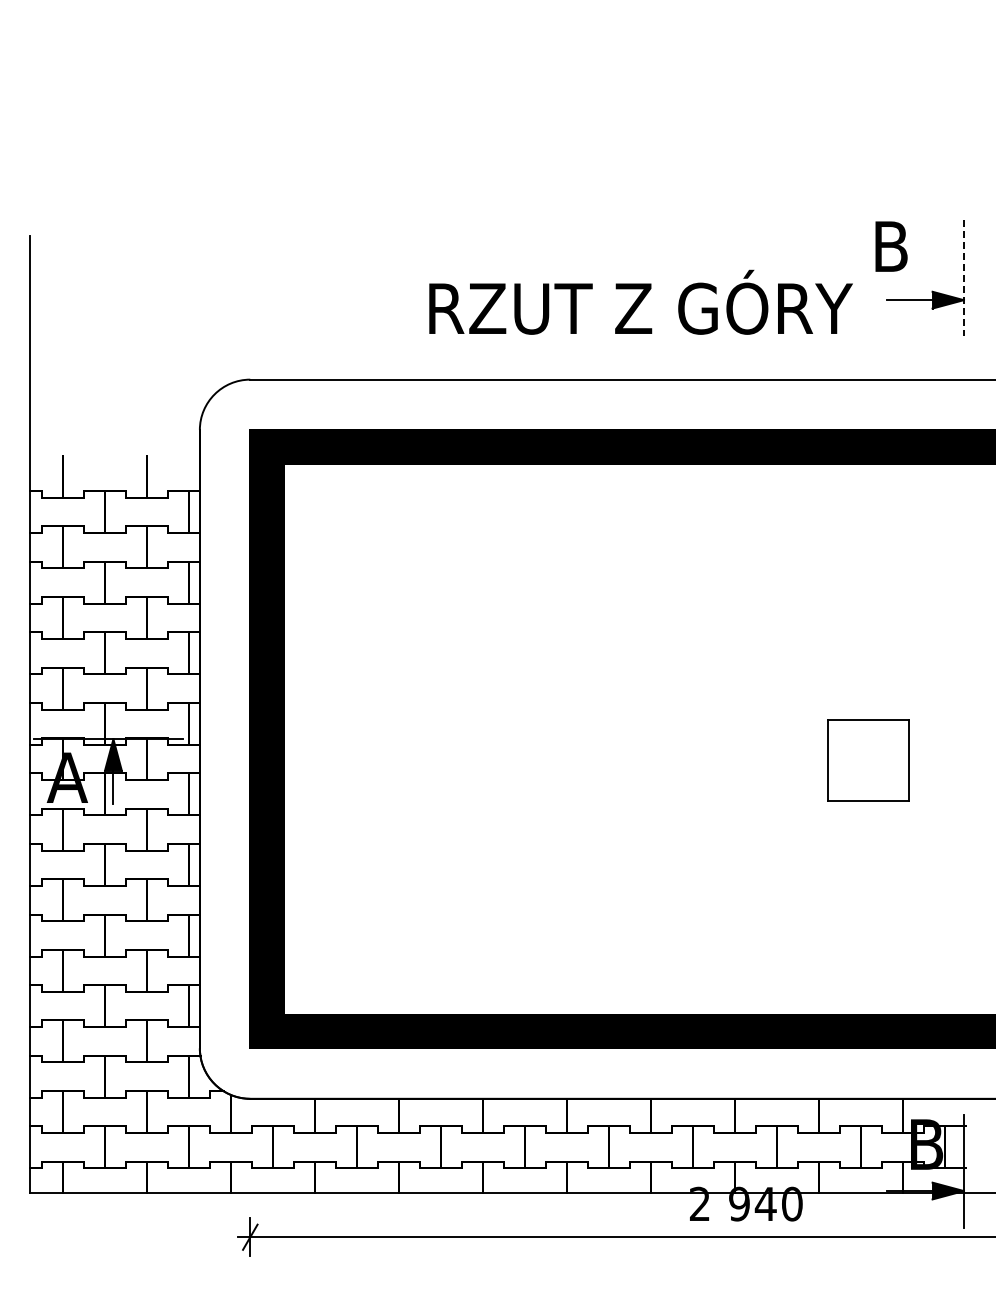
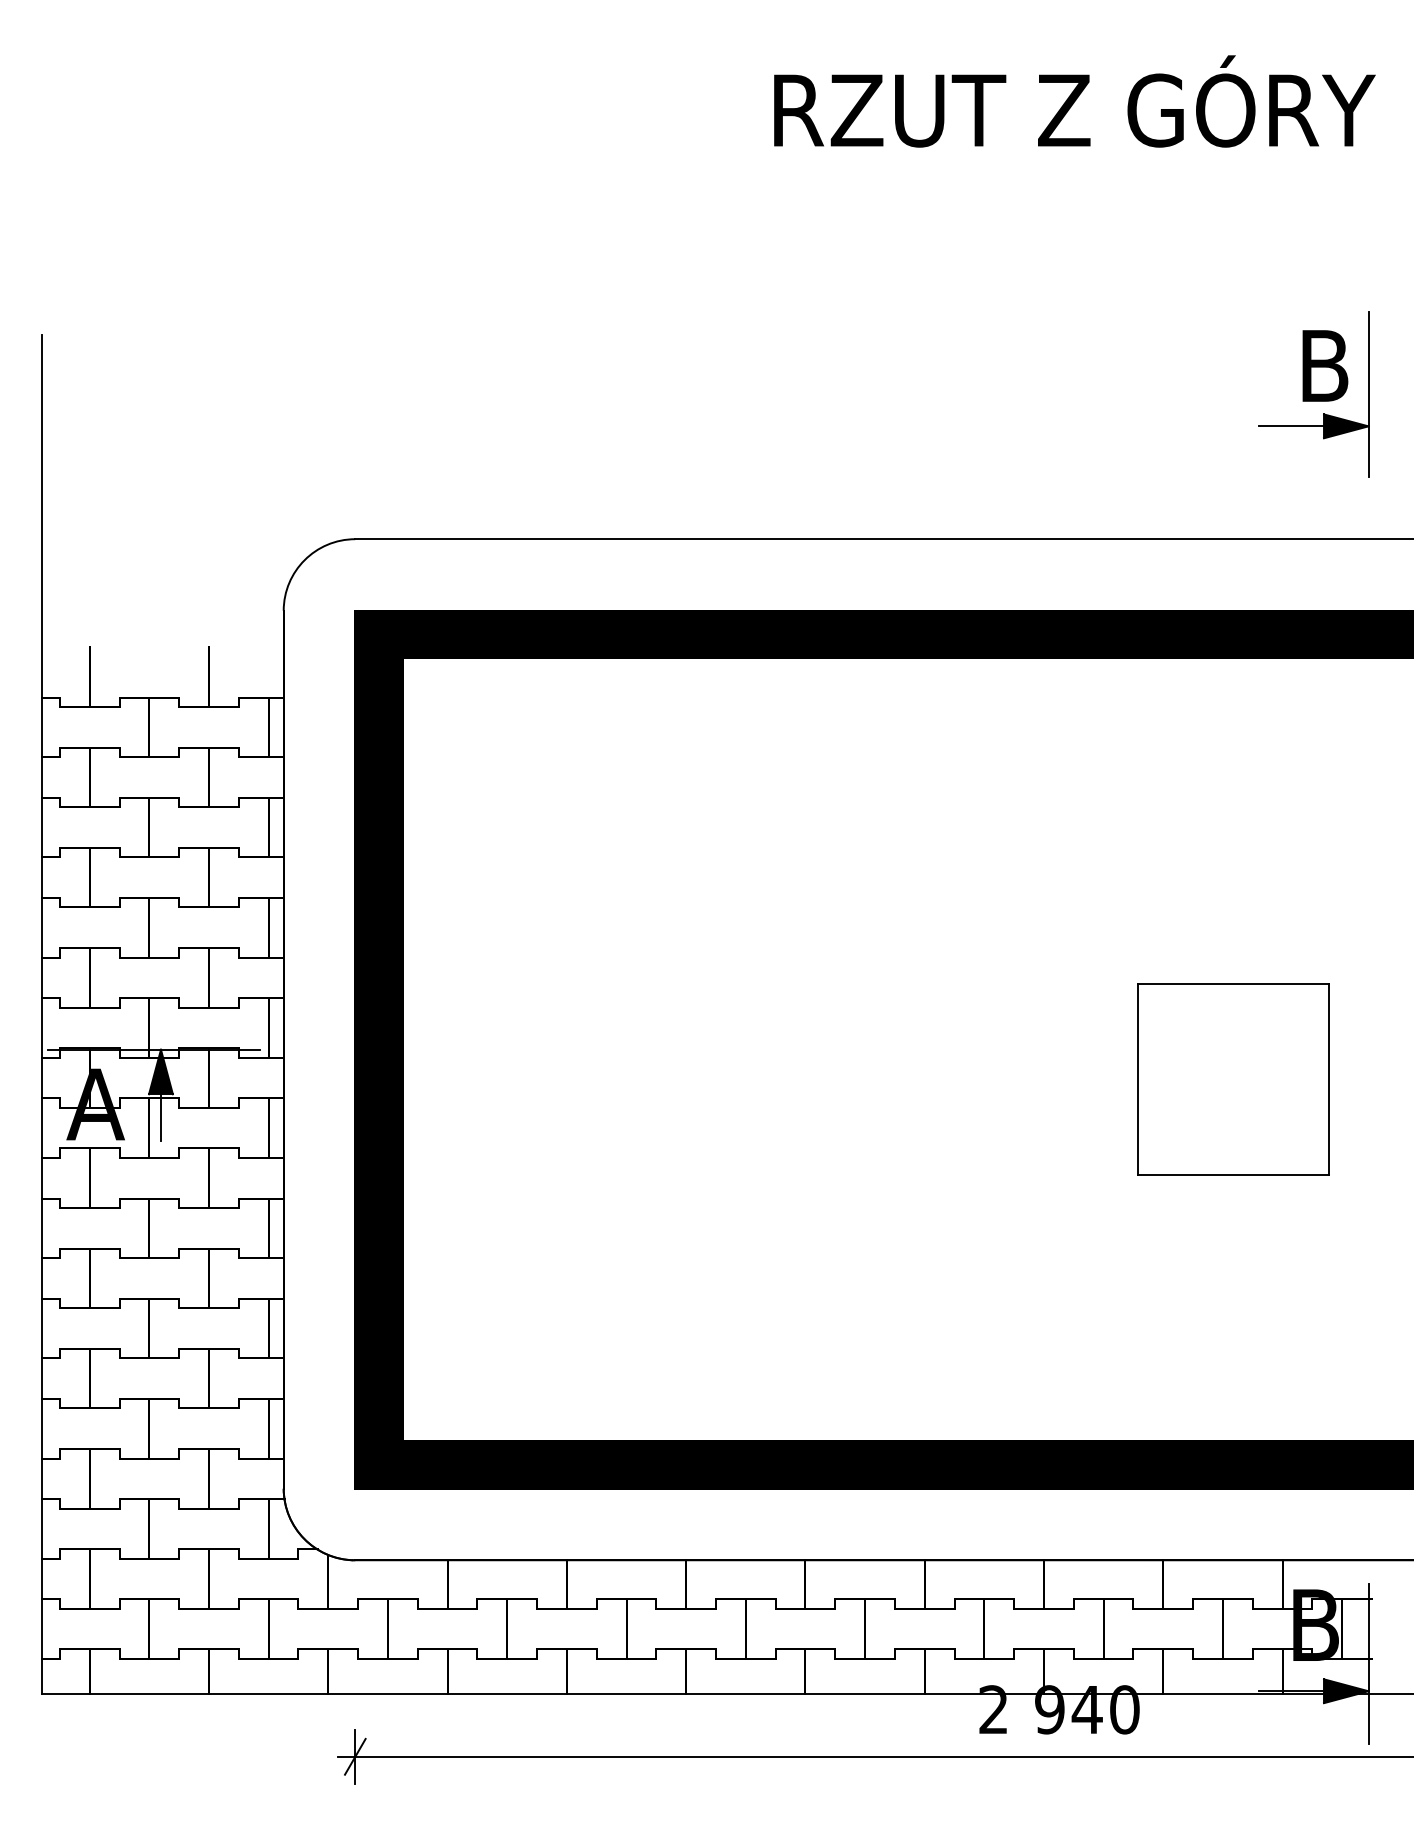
text: (891, 246) -> (1325, 365), moved
line: (963, 278) -> (1367, 395), dashed -> solid
text: (640, 301) -> (1074, 100), moved
part: (868, 760) -> (1233, 1079), size x1.67

